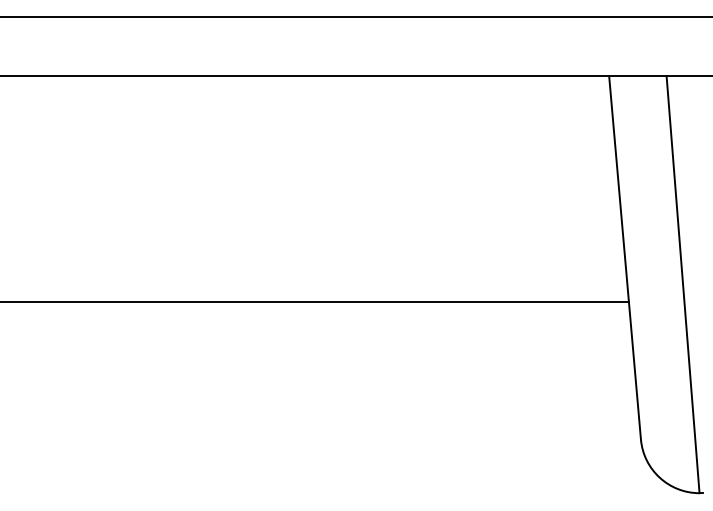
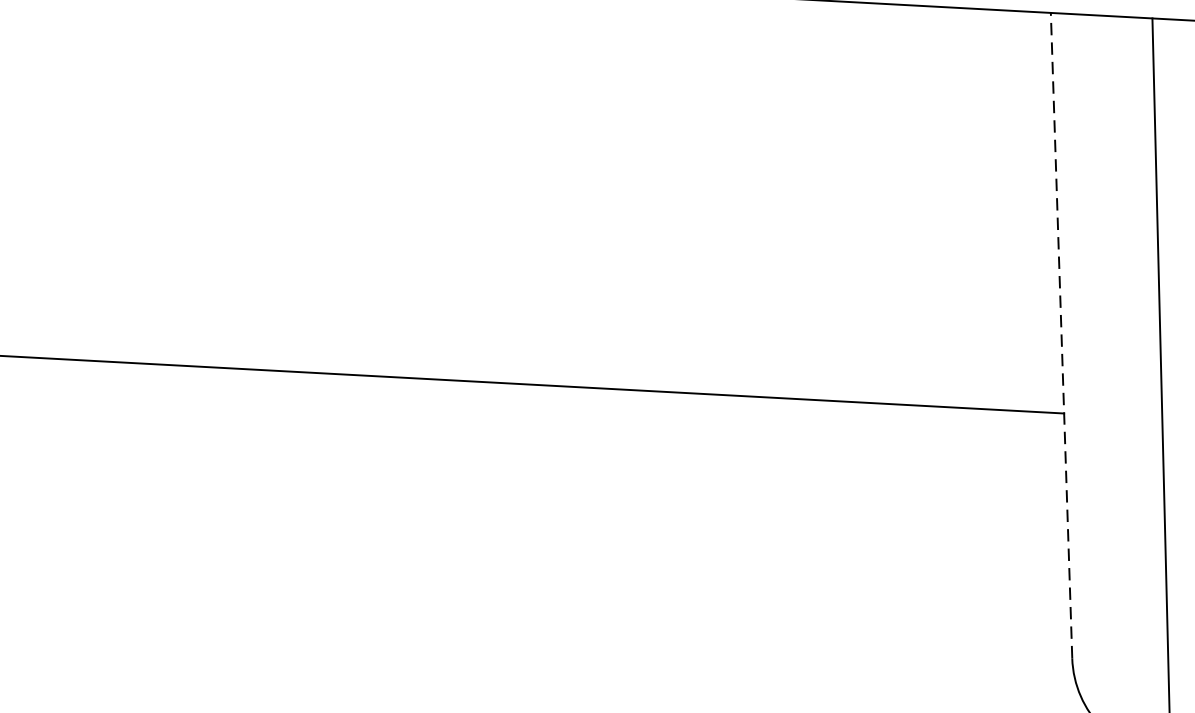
line: (625, 257) -> (1062, 334), solid -> dashed

